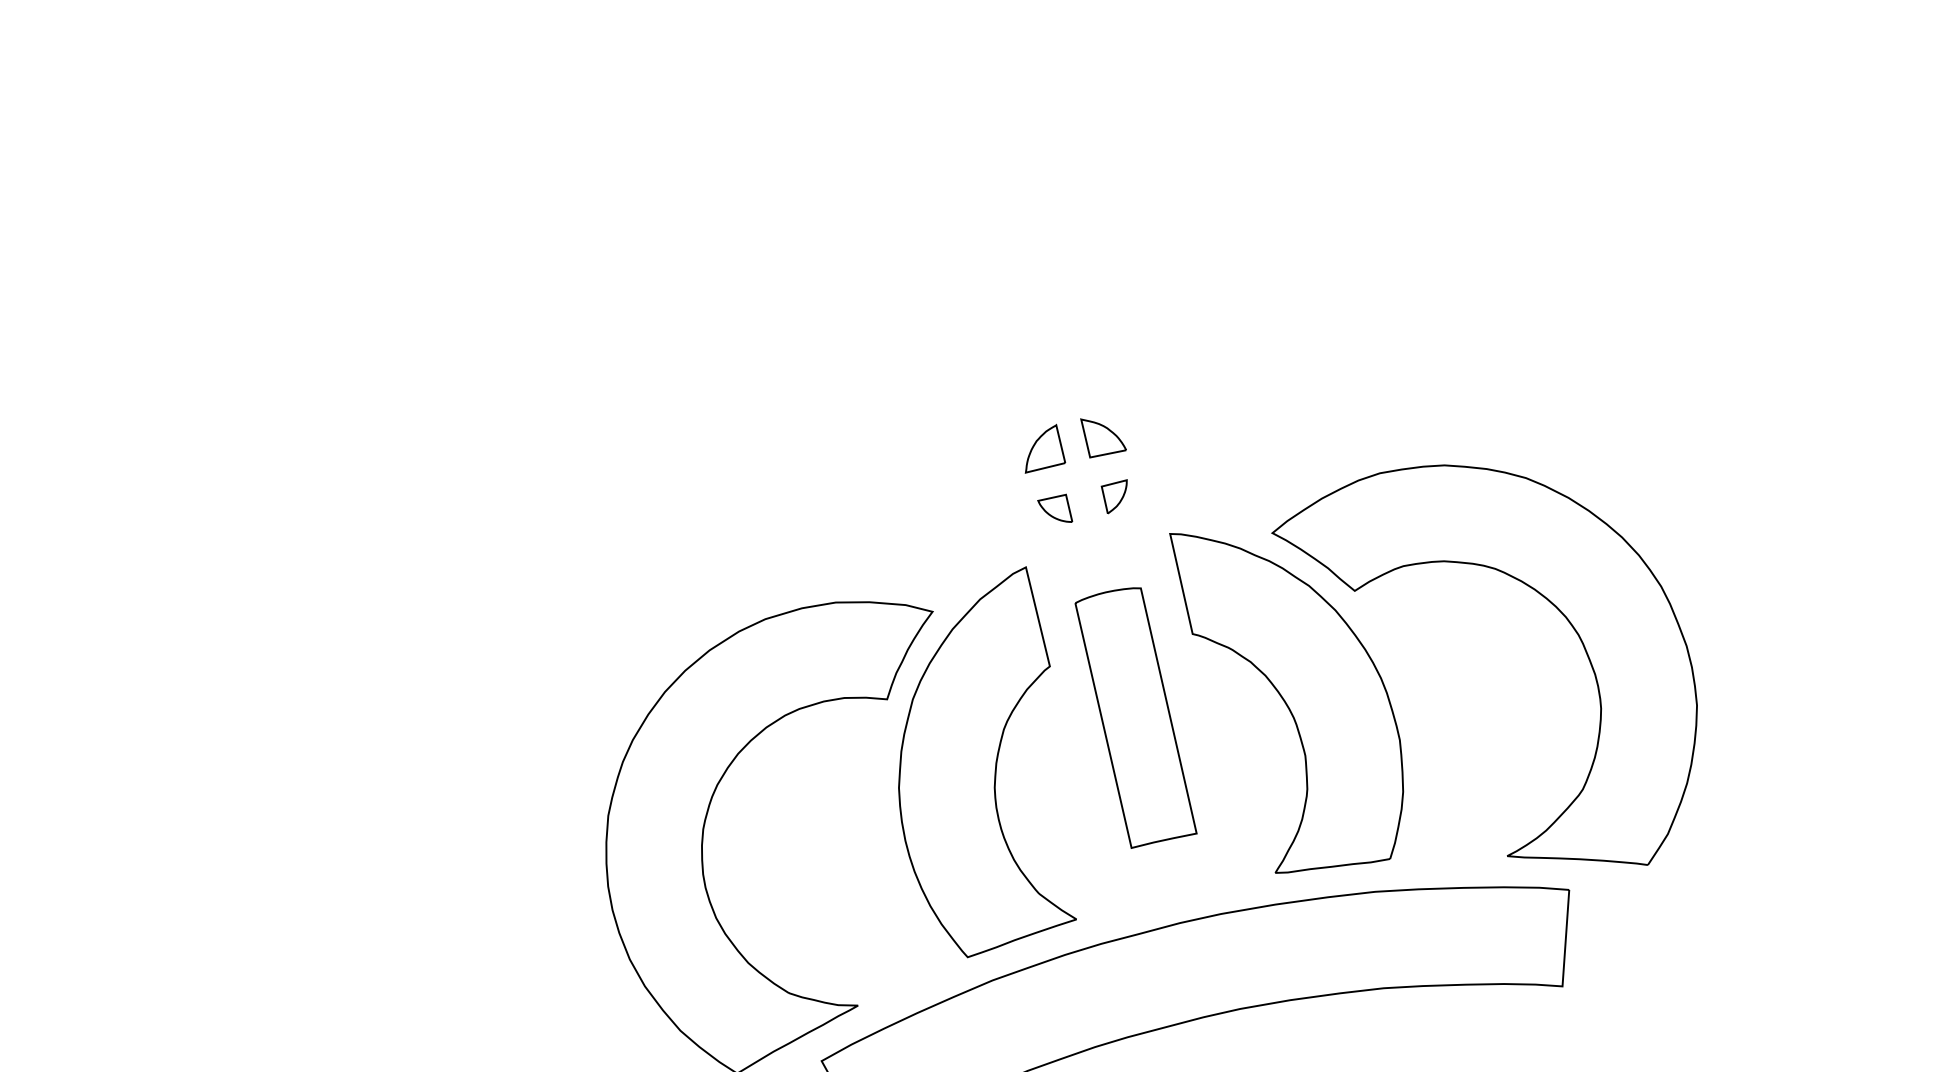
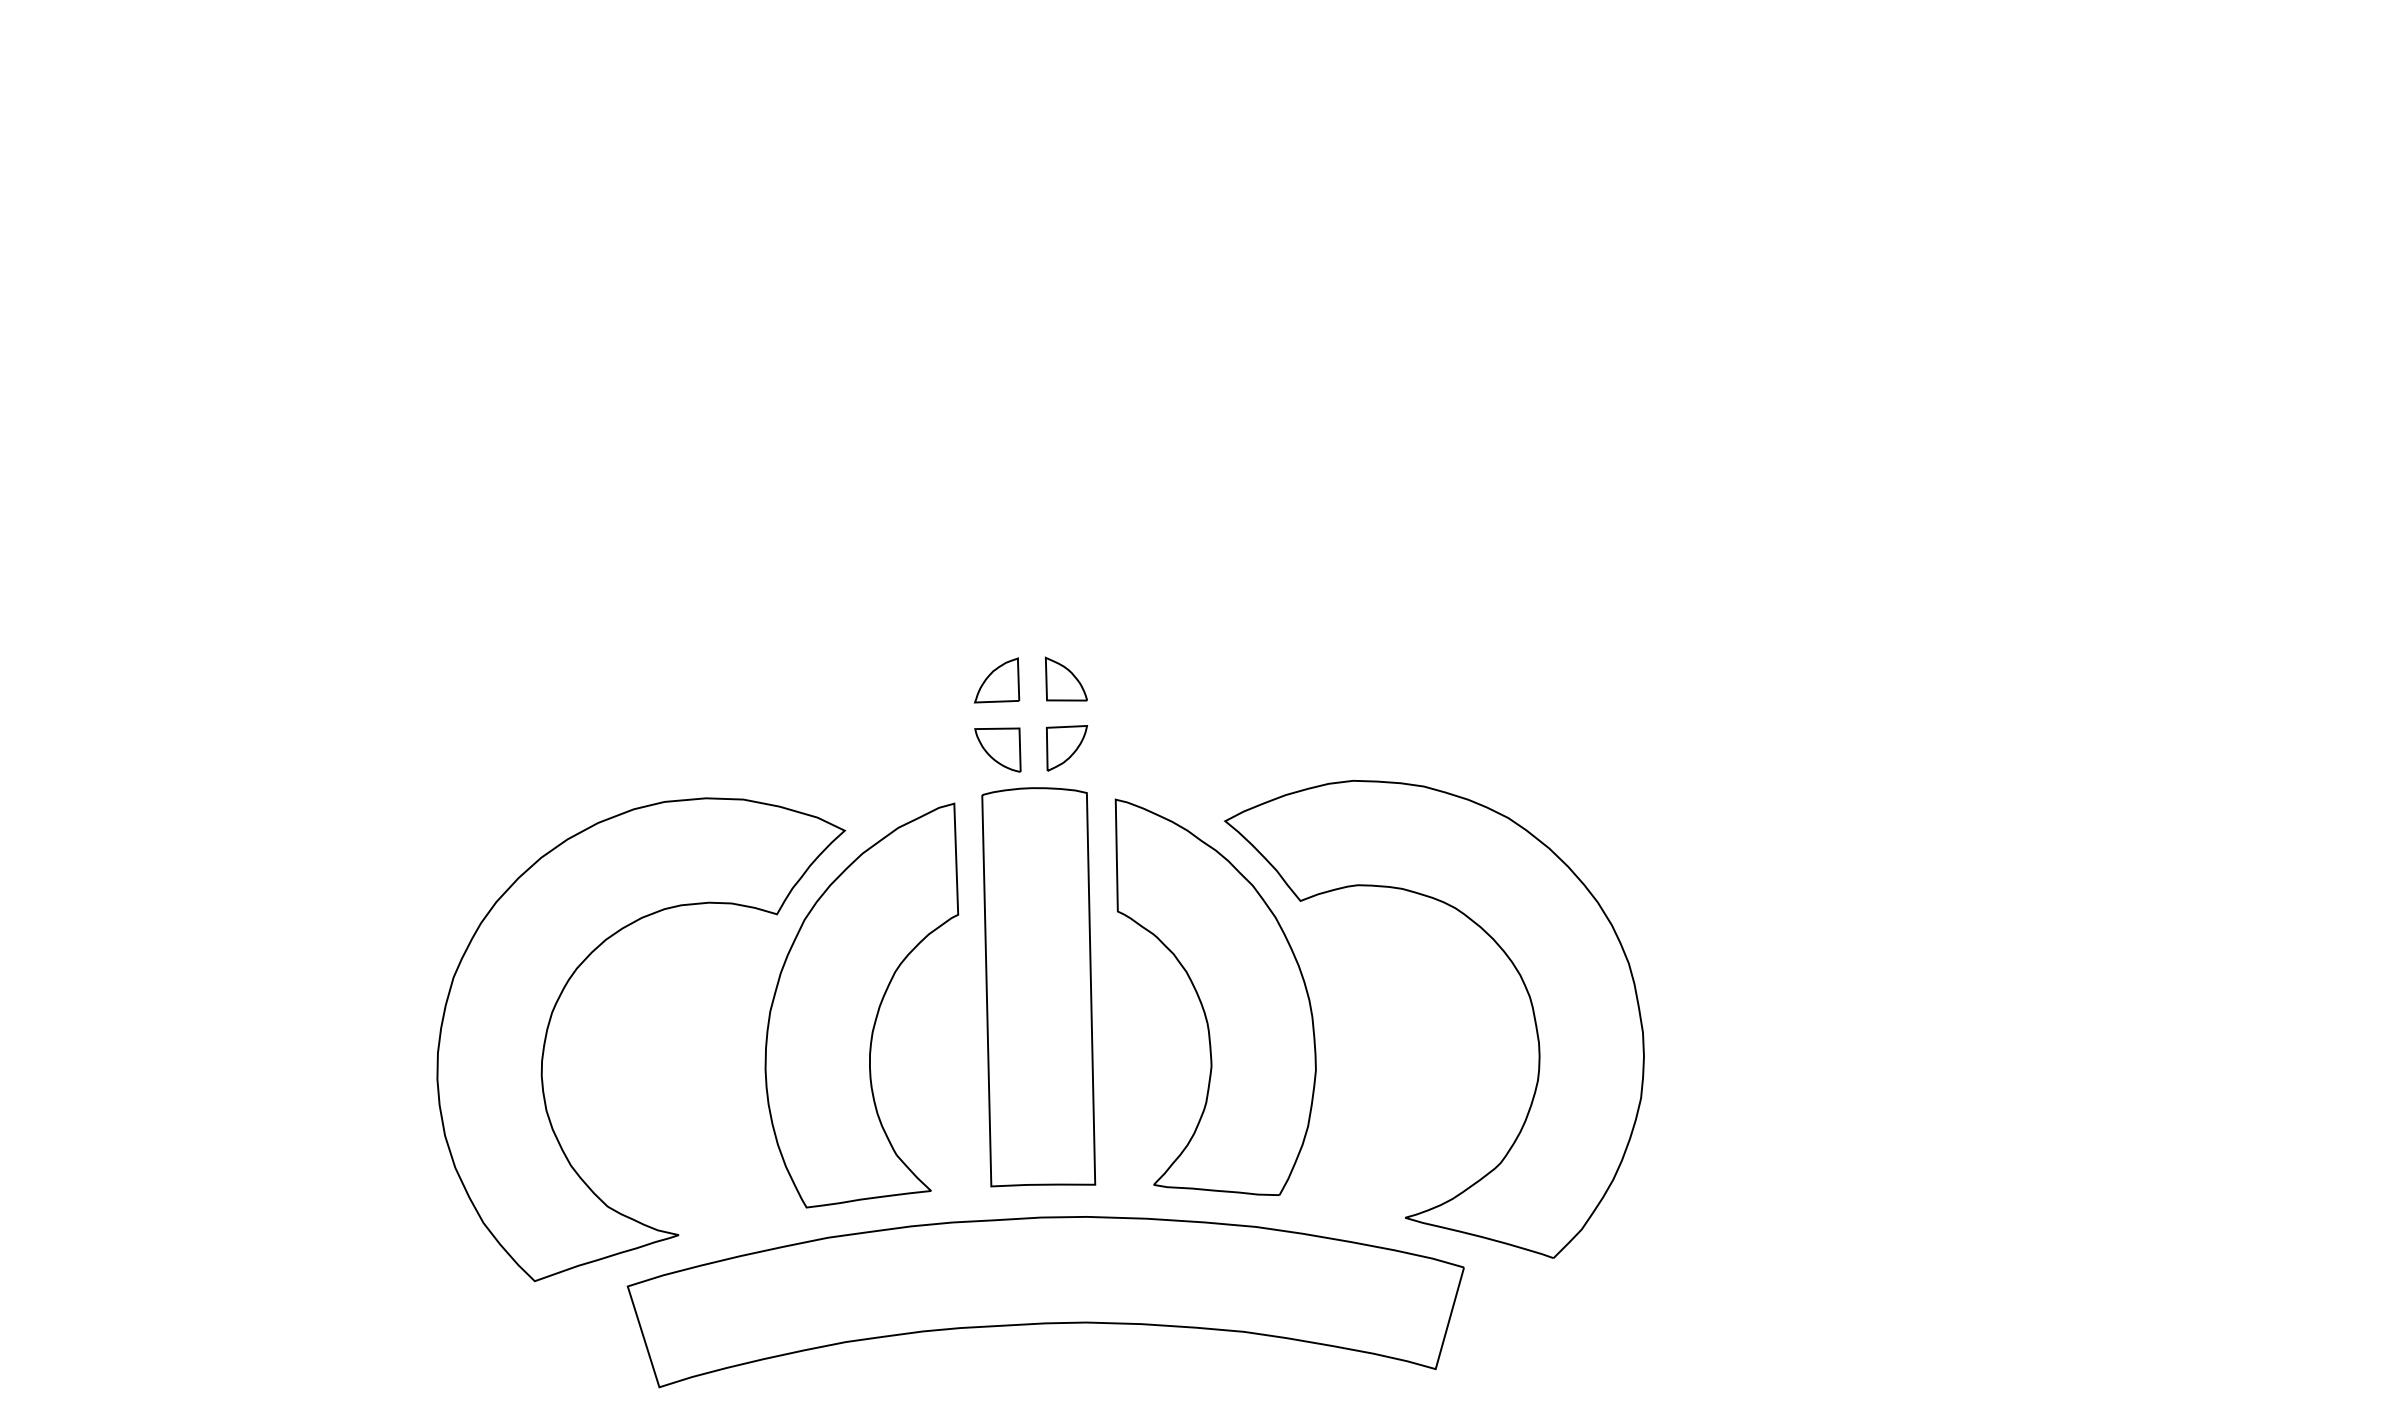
part: (1117, 496) -> (1067, 748), size x1.43
part: (1054, 510) -> (997, 749), size x1.43
part: (1135, 716) -> (1038, 987), size x1.43

